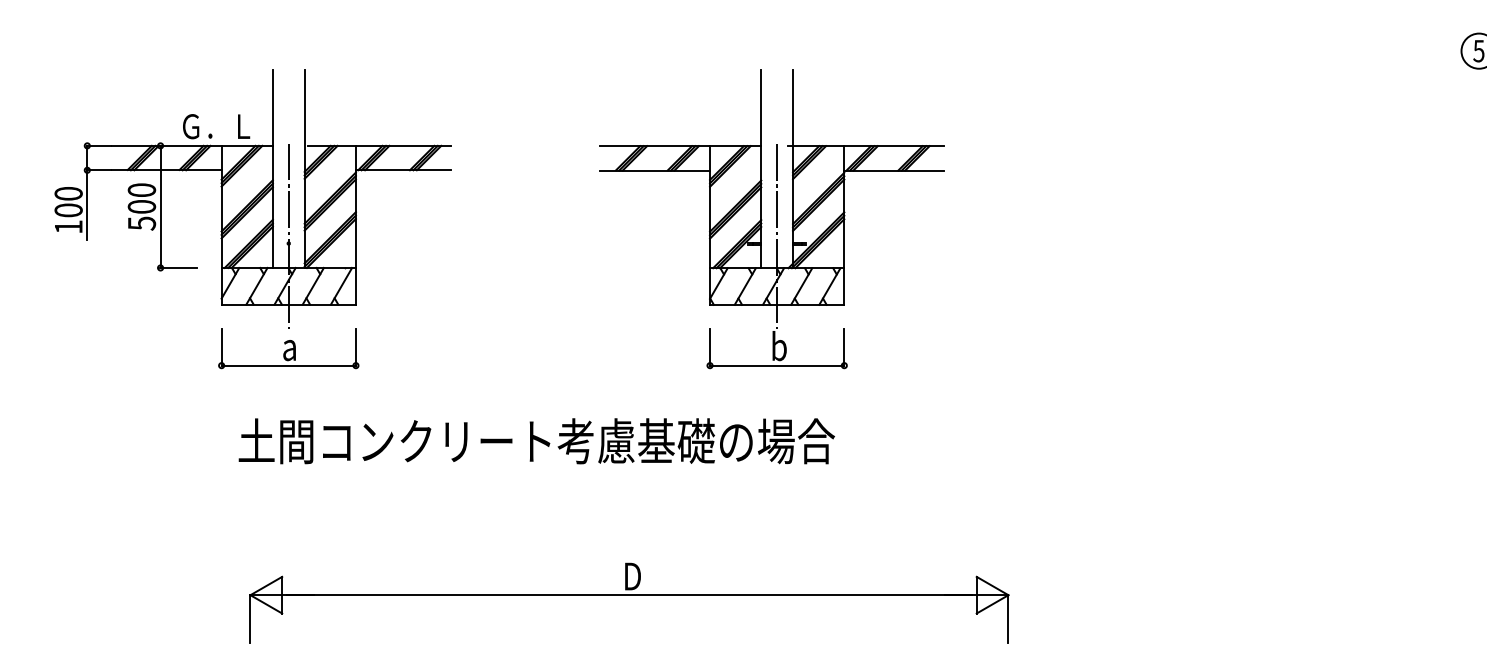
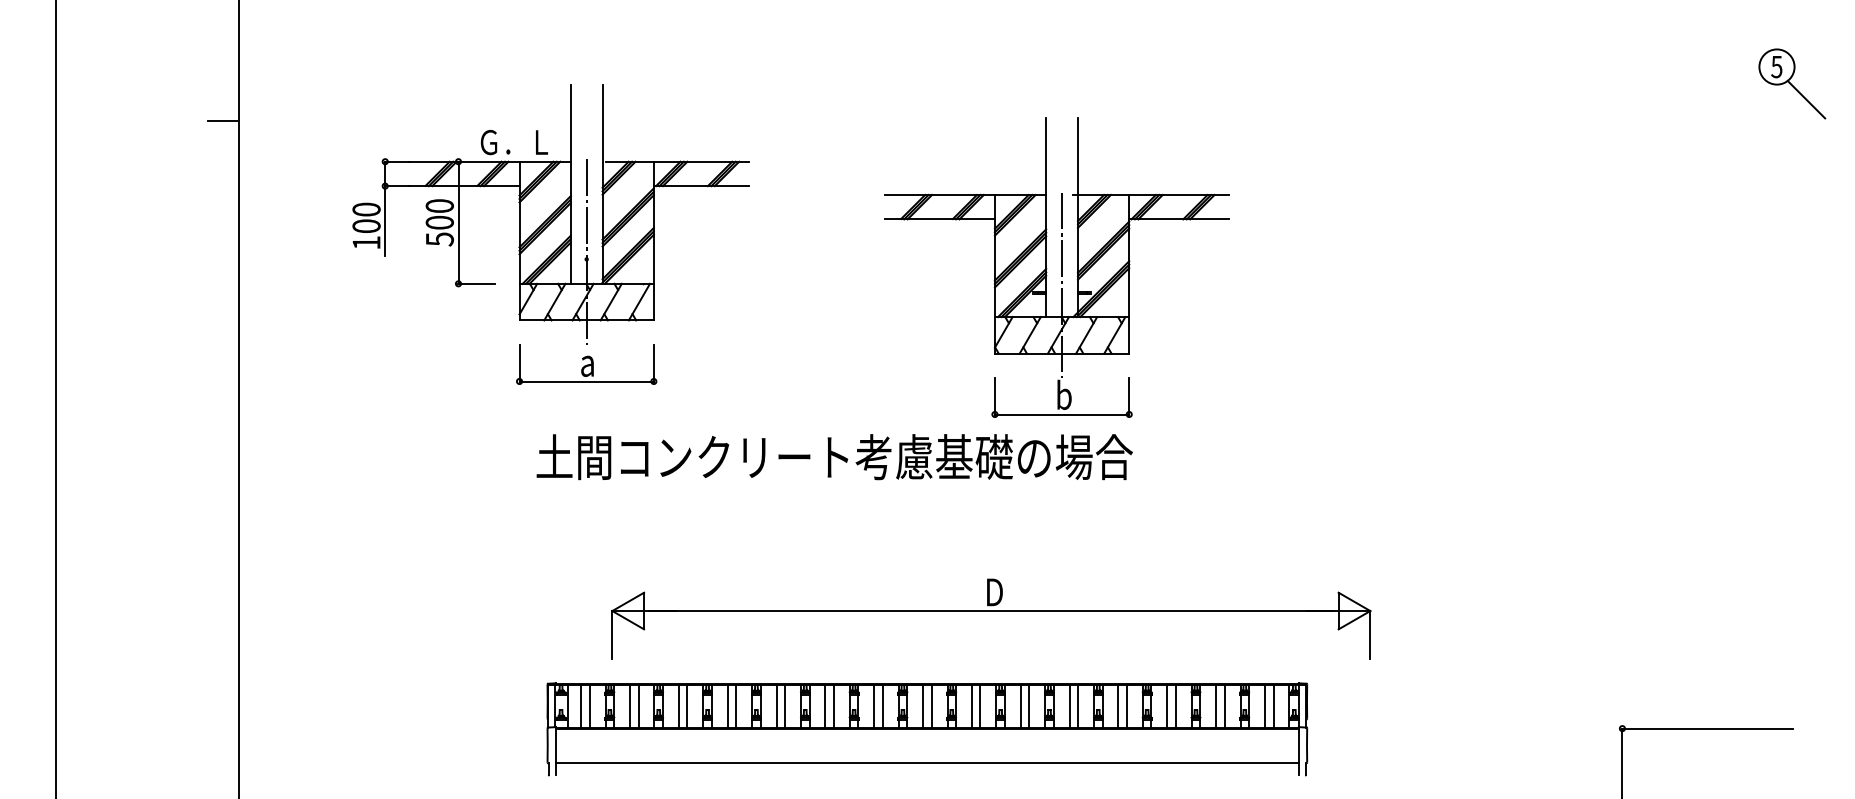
part: (771, 218) -> (1056, 267), moved
part: (629, 595) -> (991, 611), moved

